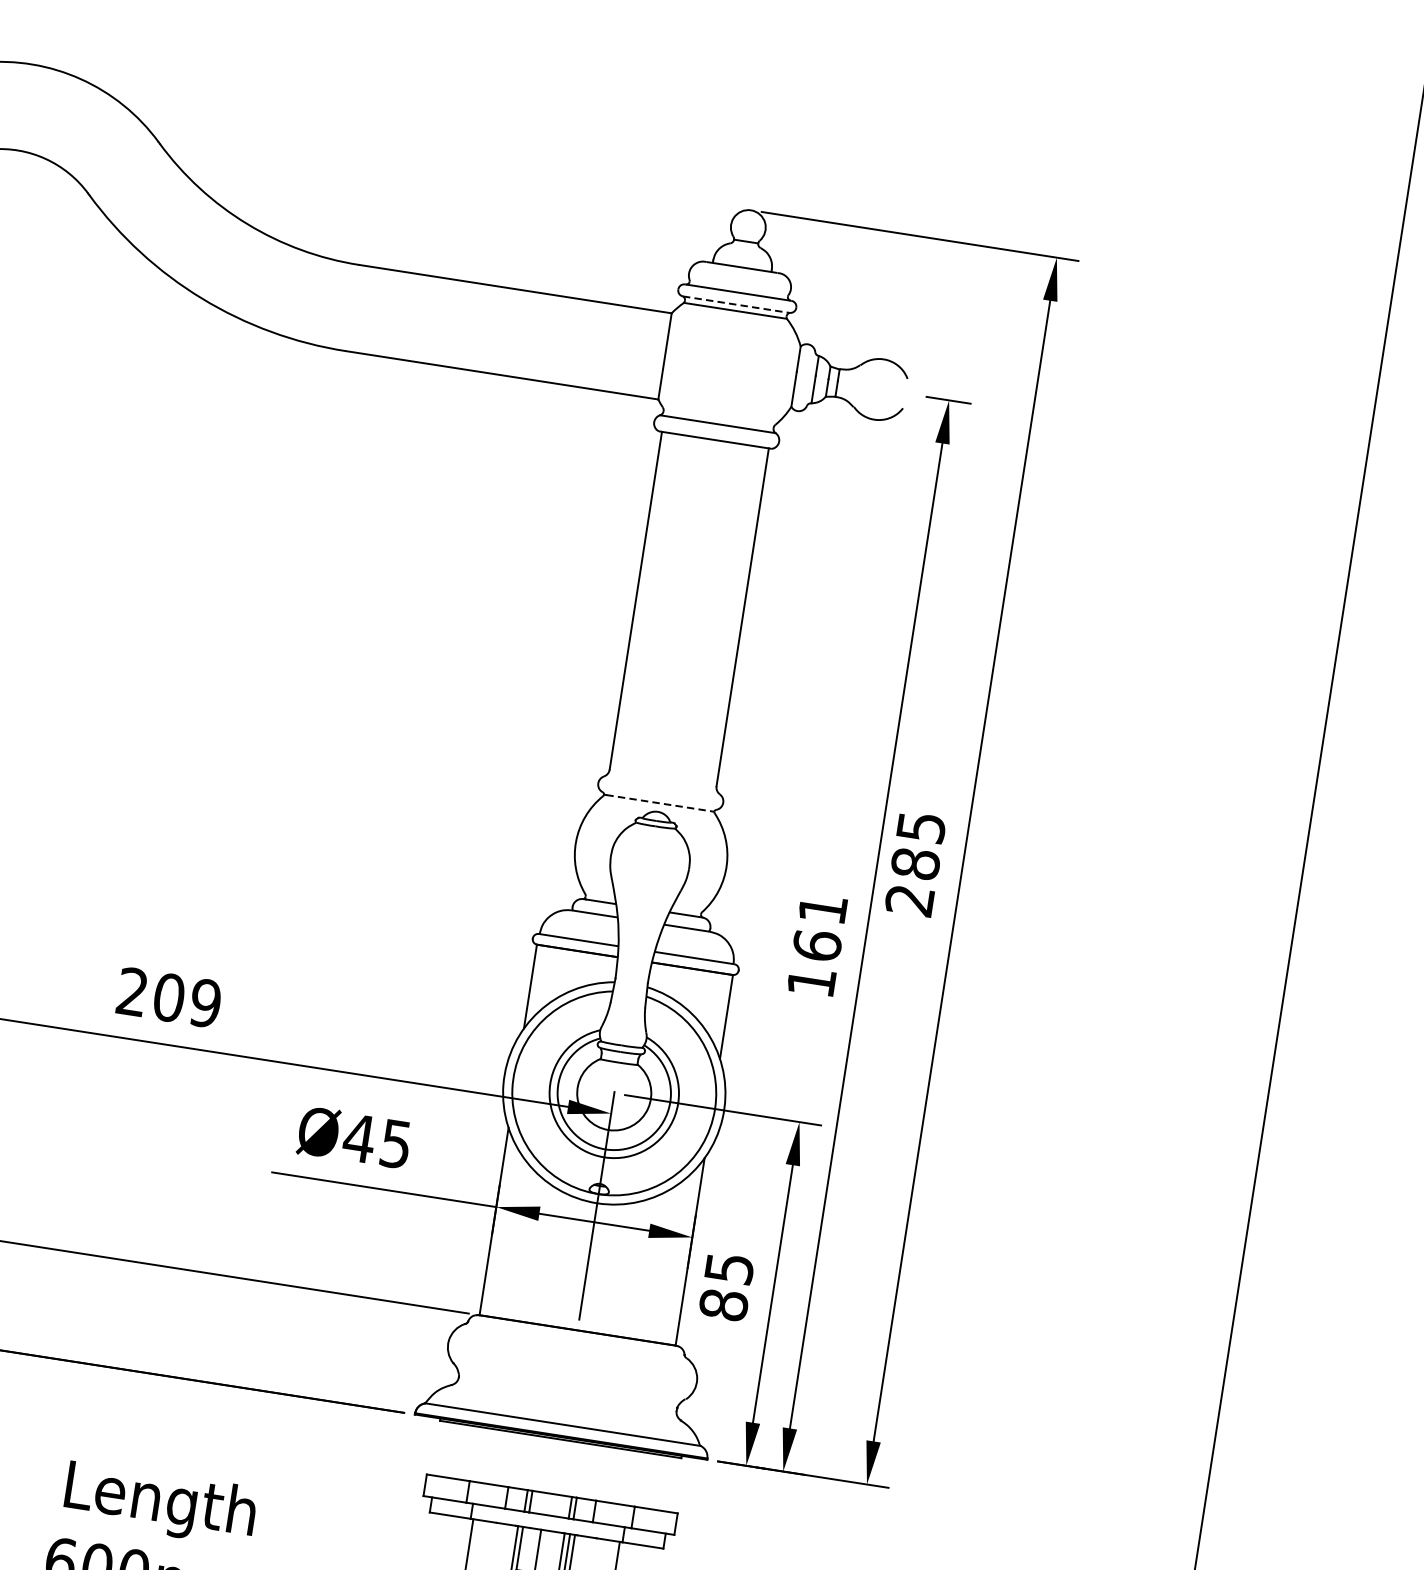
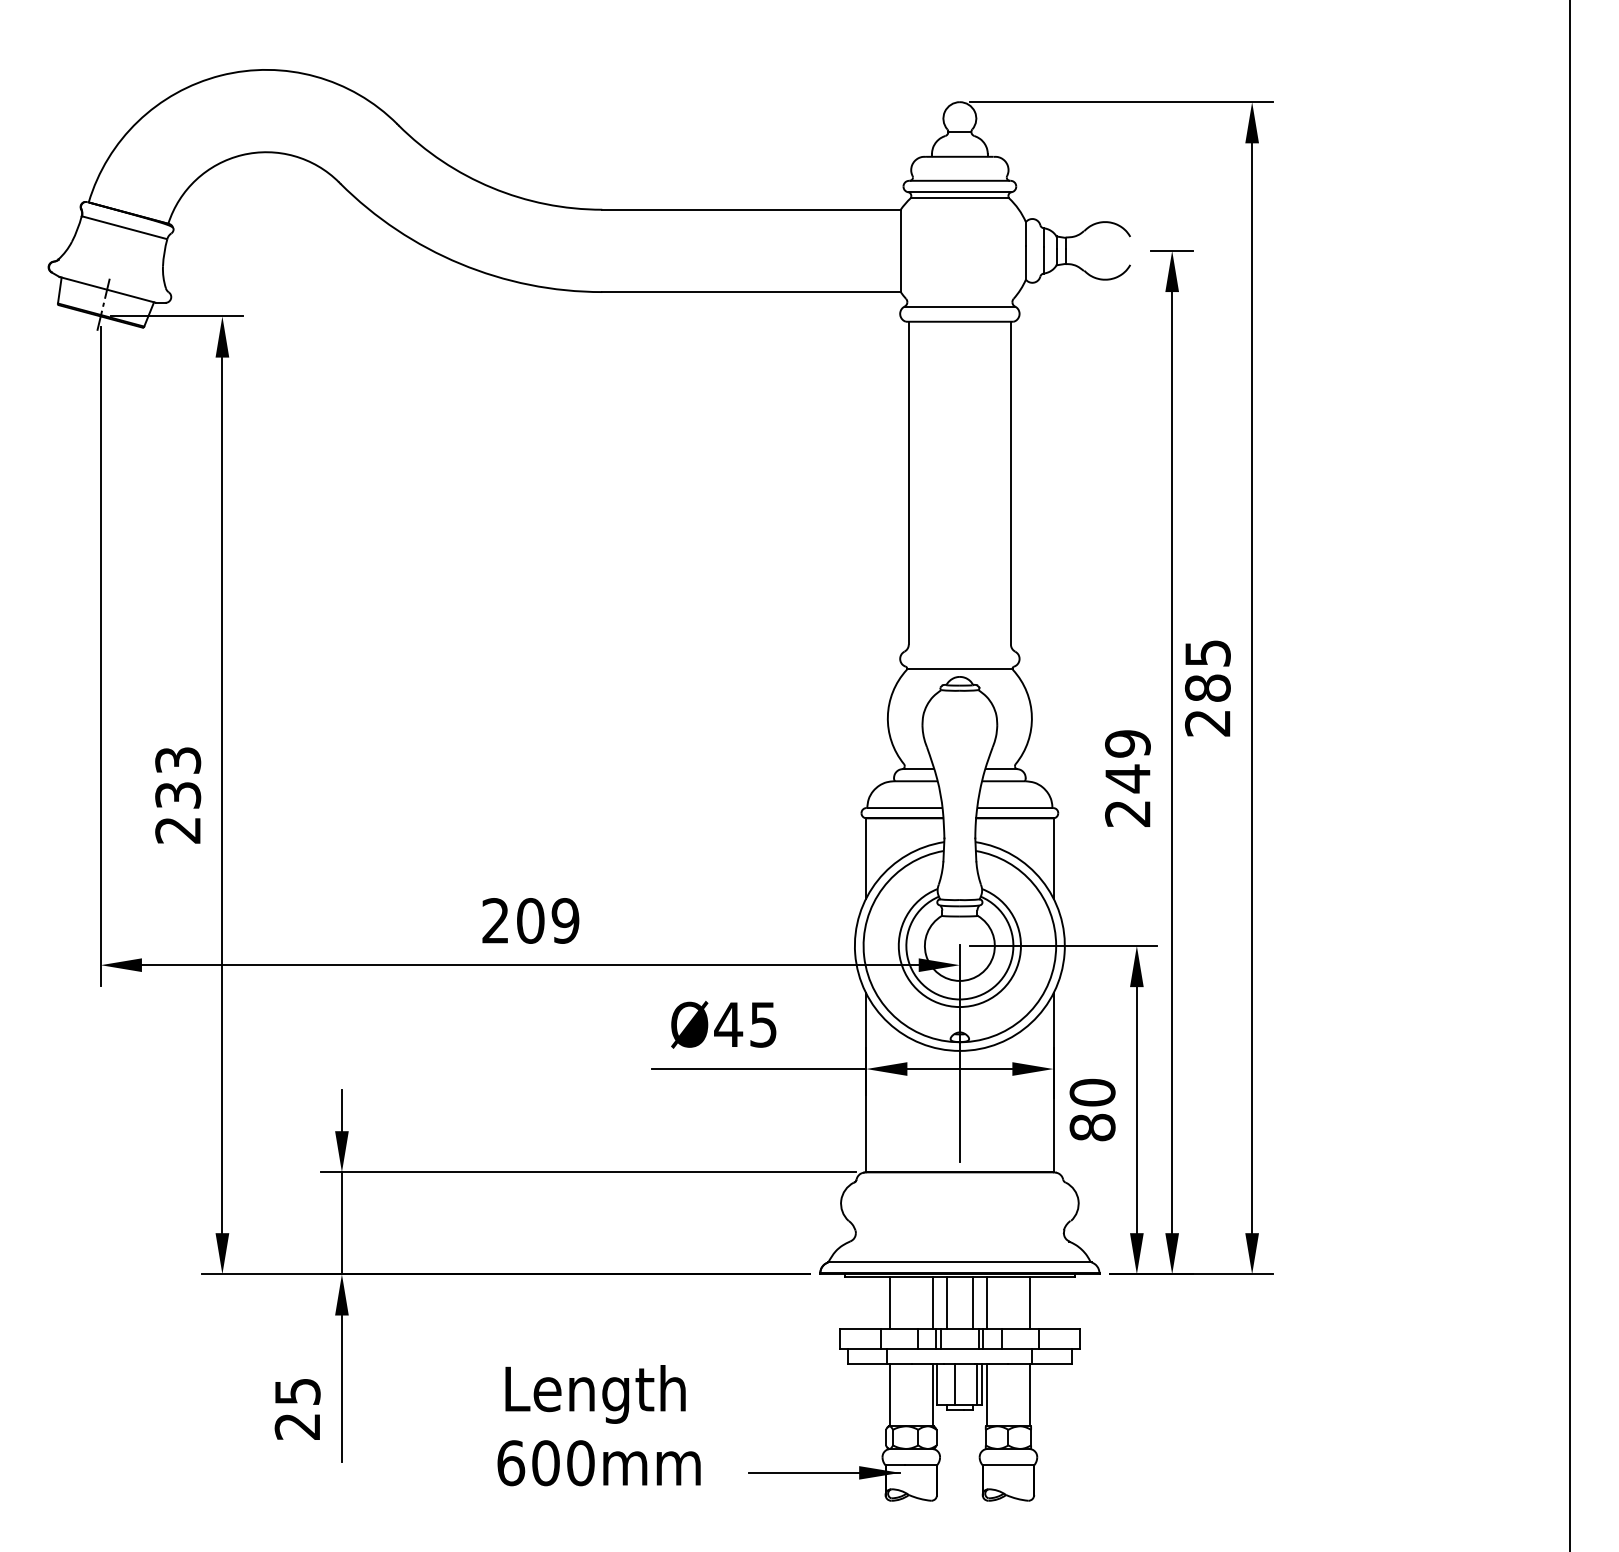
line: (737, 304) -> (960, 192), dashed -> solid
line: (659, 803) -> (960, 668), dashed -> solid
text: (816, 945) -> (1127, 778), 161 -> 249
text: (729, 1268) -> (1092, 1092), 85 -> 80
line: (482, 1455) -> (889, 1302), added
line: (527, 1462) -> (932, 1302), added
line: (542, 1464) -> (946, 1302), added
line: (569, 1468) -> (972, 1302), added
line: (585, 1471) -> (987, 1302), added
line: (629, 1477) -> (1029, 1302), added

